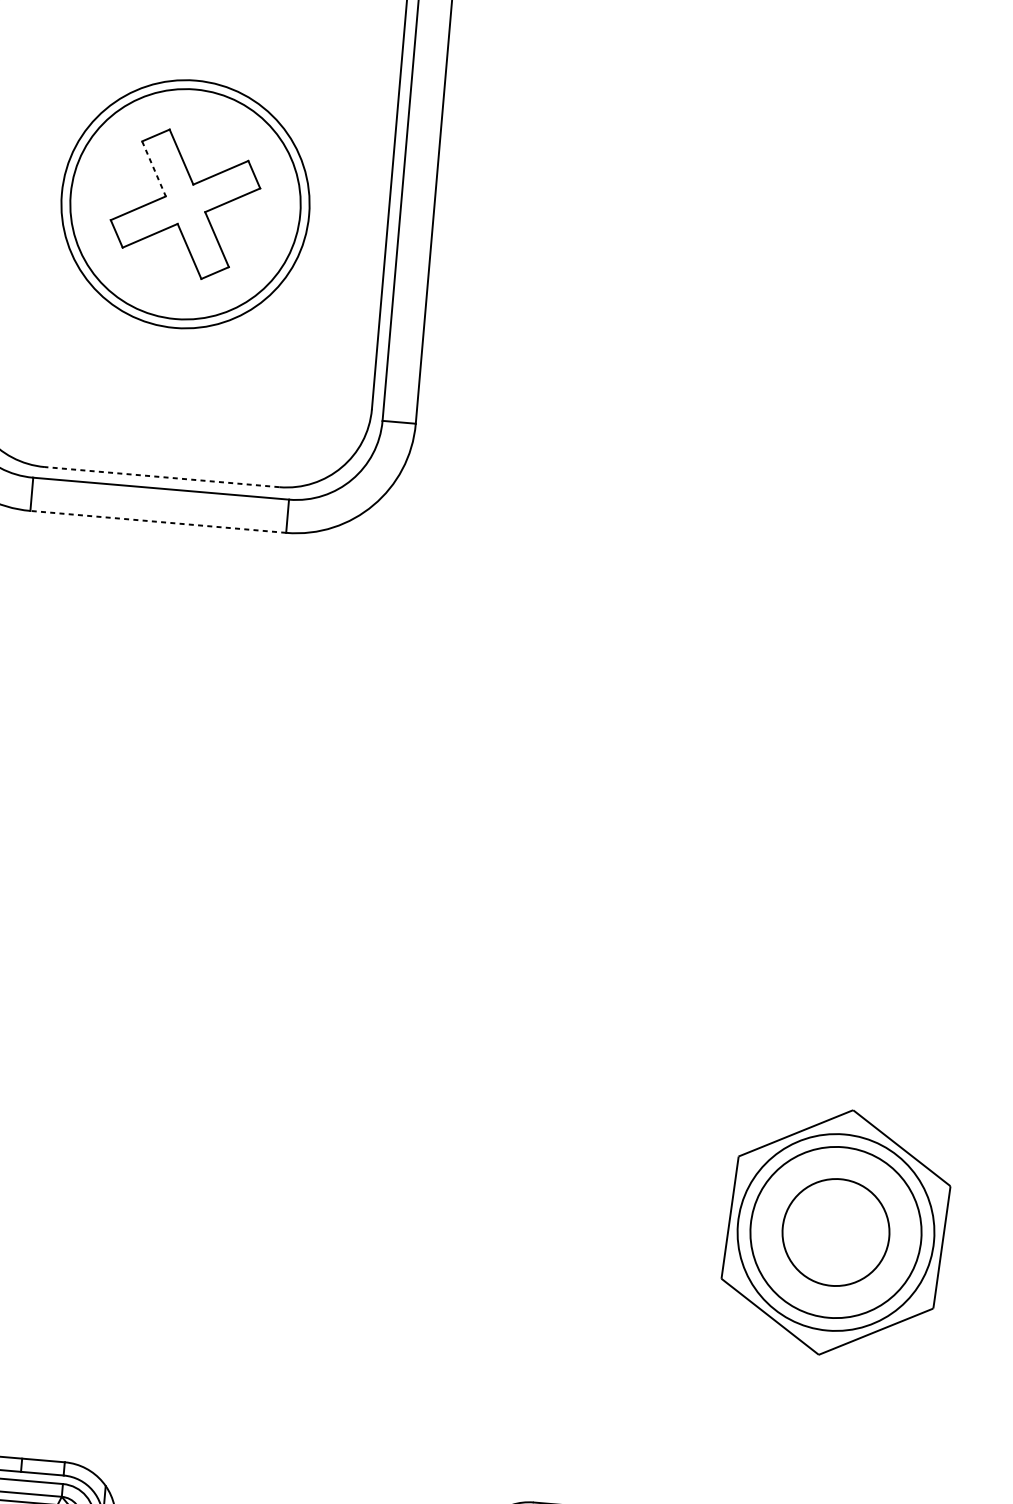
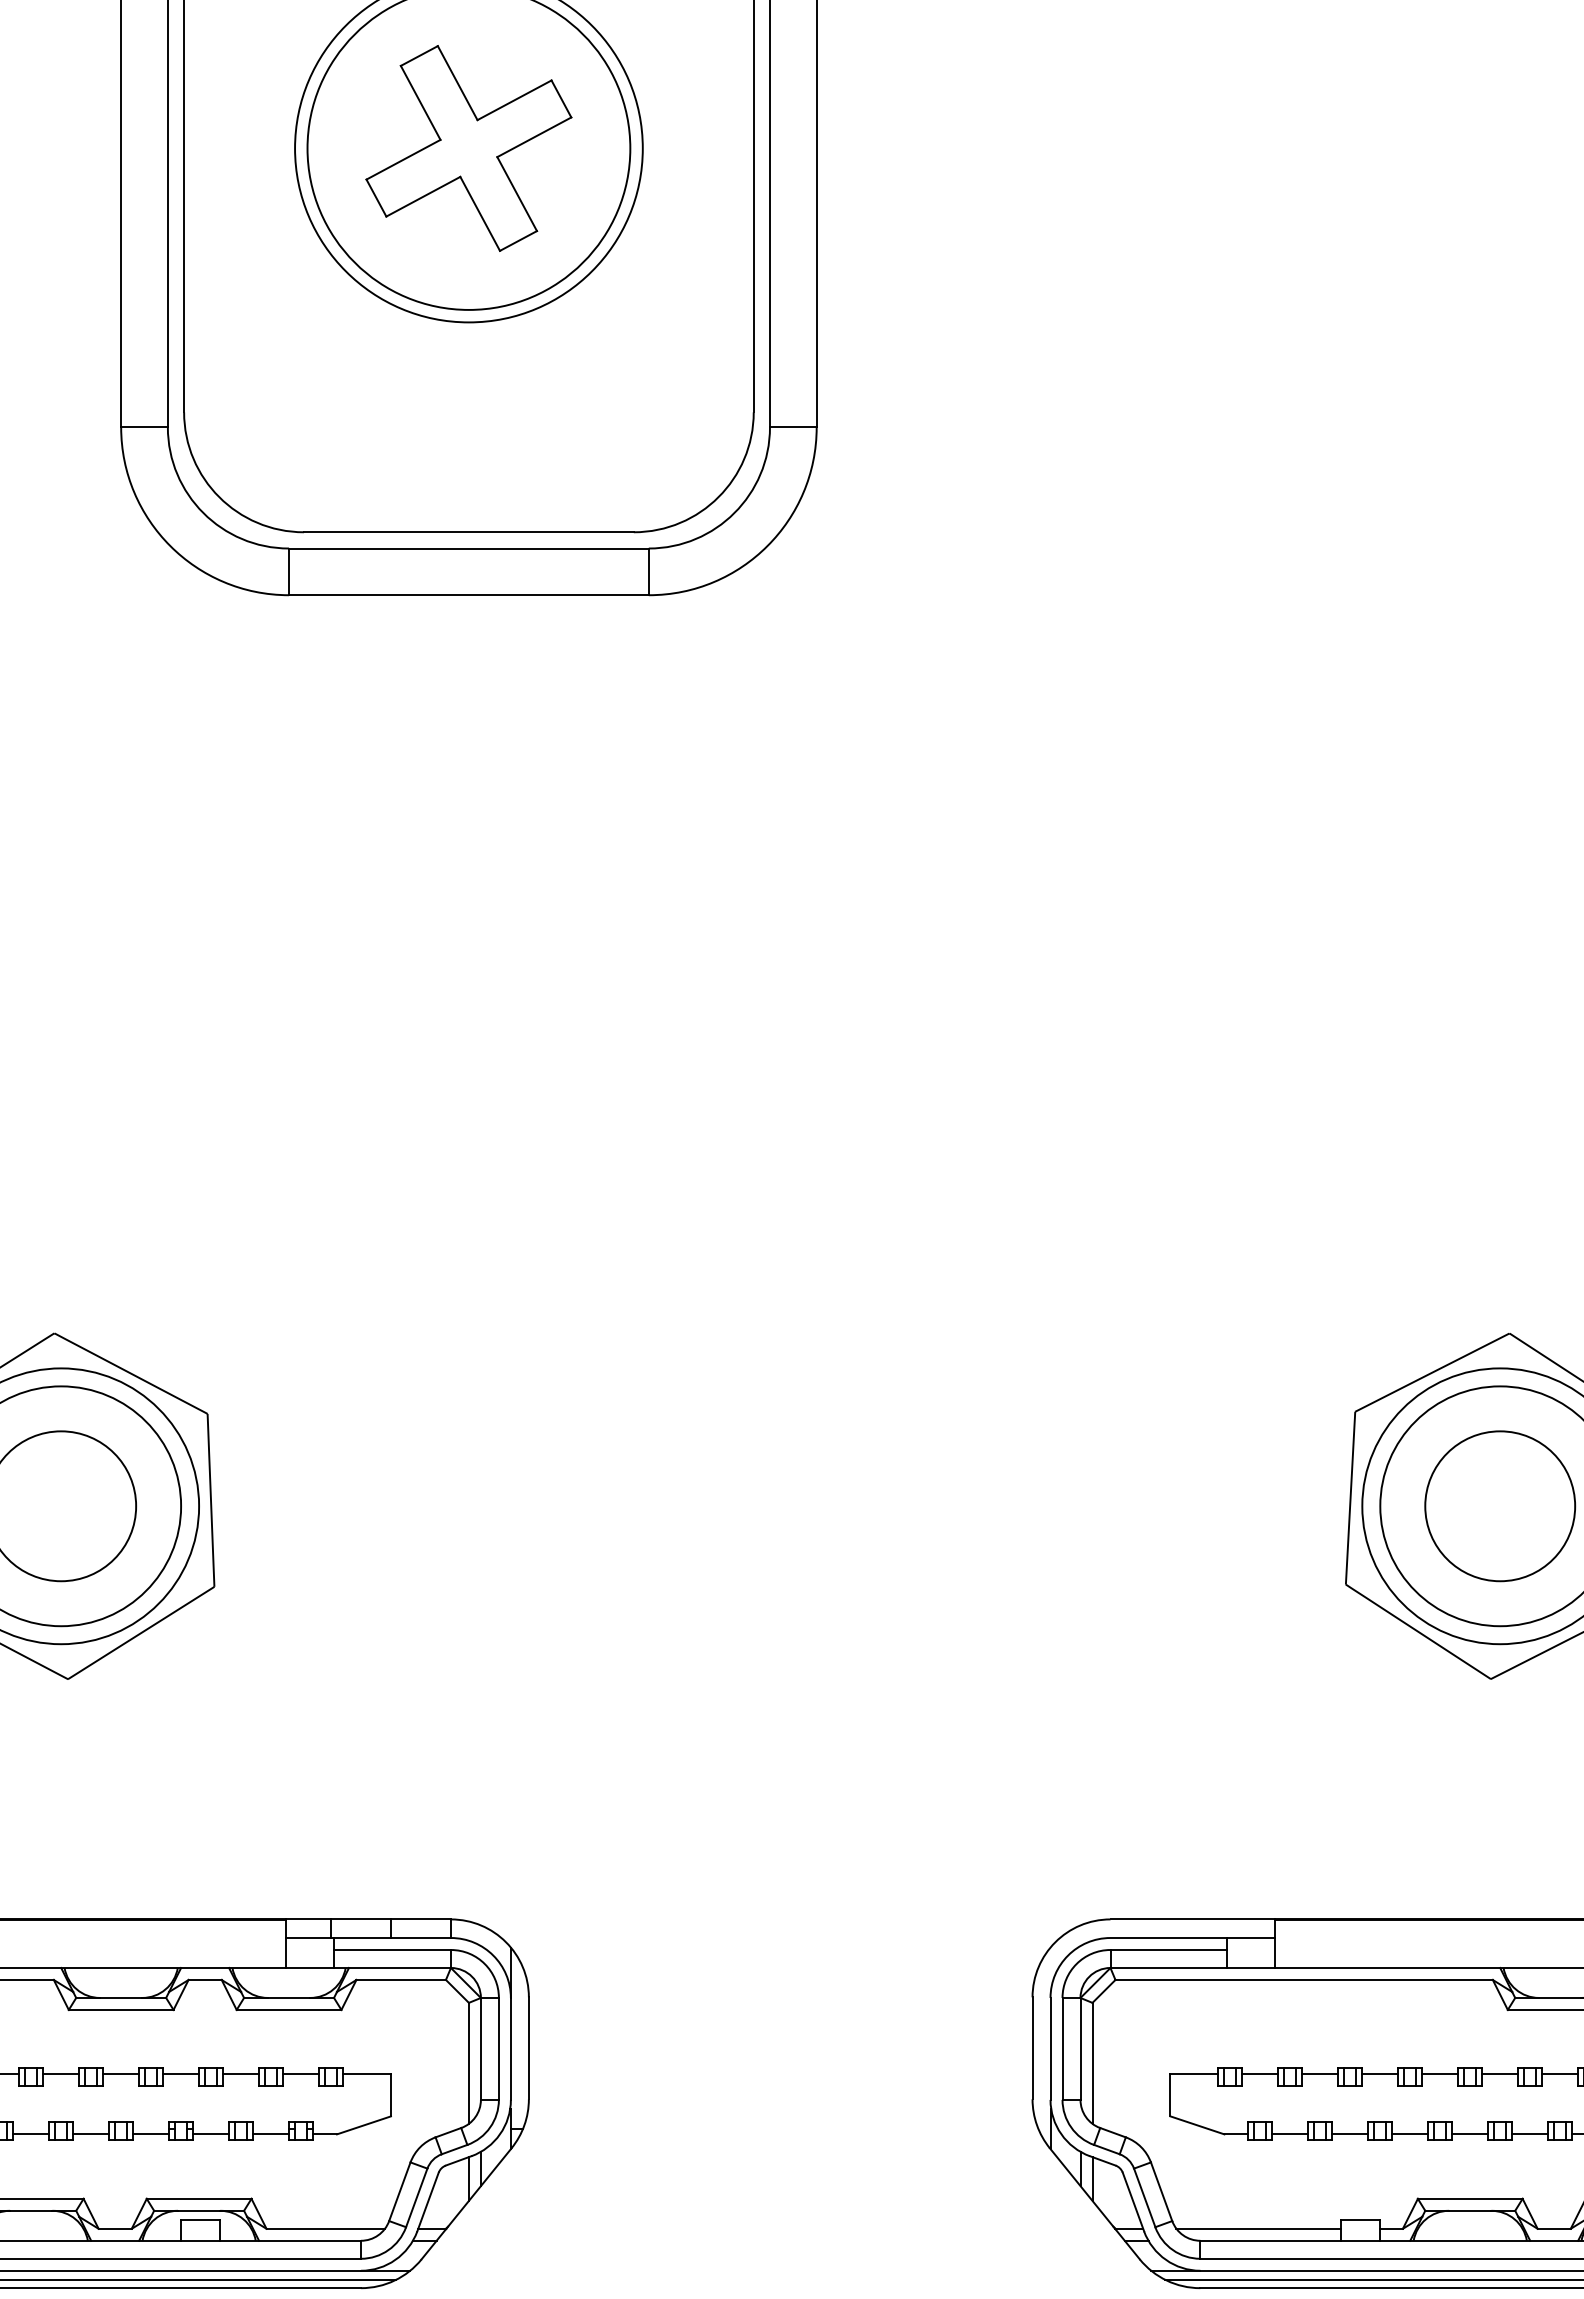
line: (153, 168) -> (420, 102), dashed -> solid
line: (161, 477) -> (468, 532), dashed -> solid
line: (157, 522) -> (468, 595), dashed -> solid

